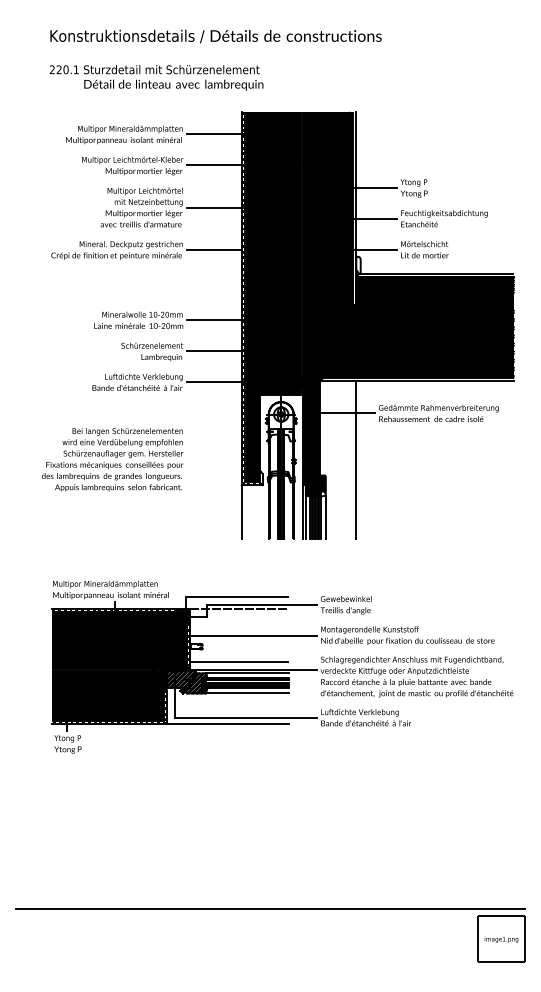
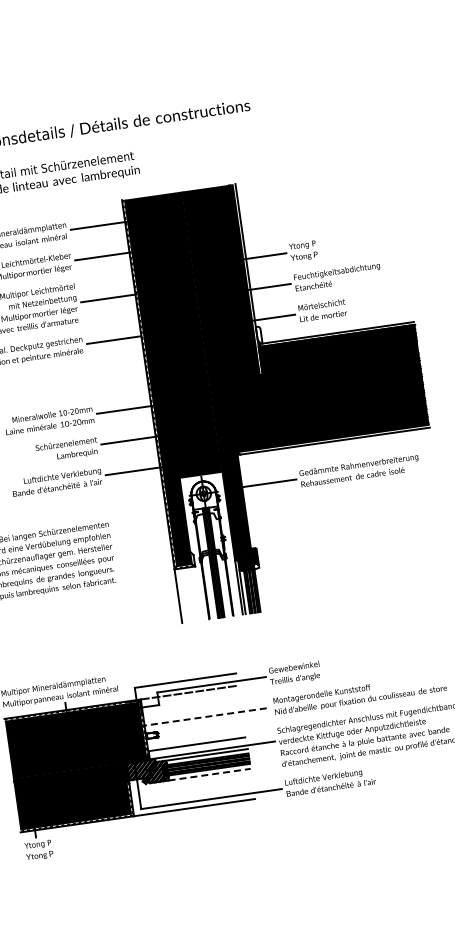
line: (356, 459) -> (284, 527), removed
line: (325, 517) -> (262, 589), removed
line: (251, 635) -> (205, 716), solid -> dashed
line: (248, 693) -> (210, 774), solid -> dashed

